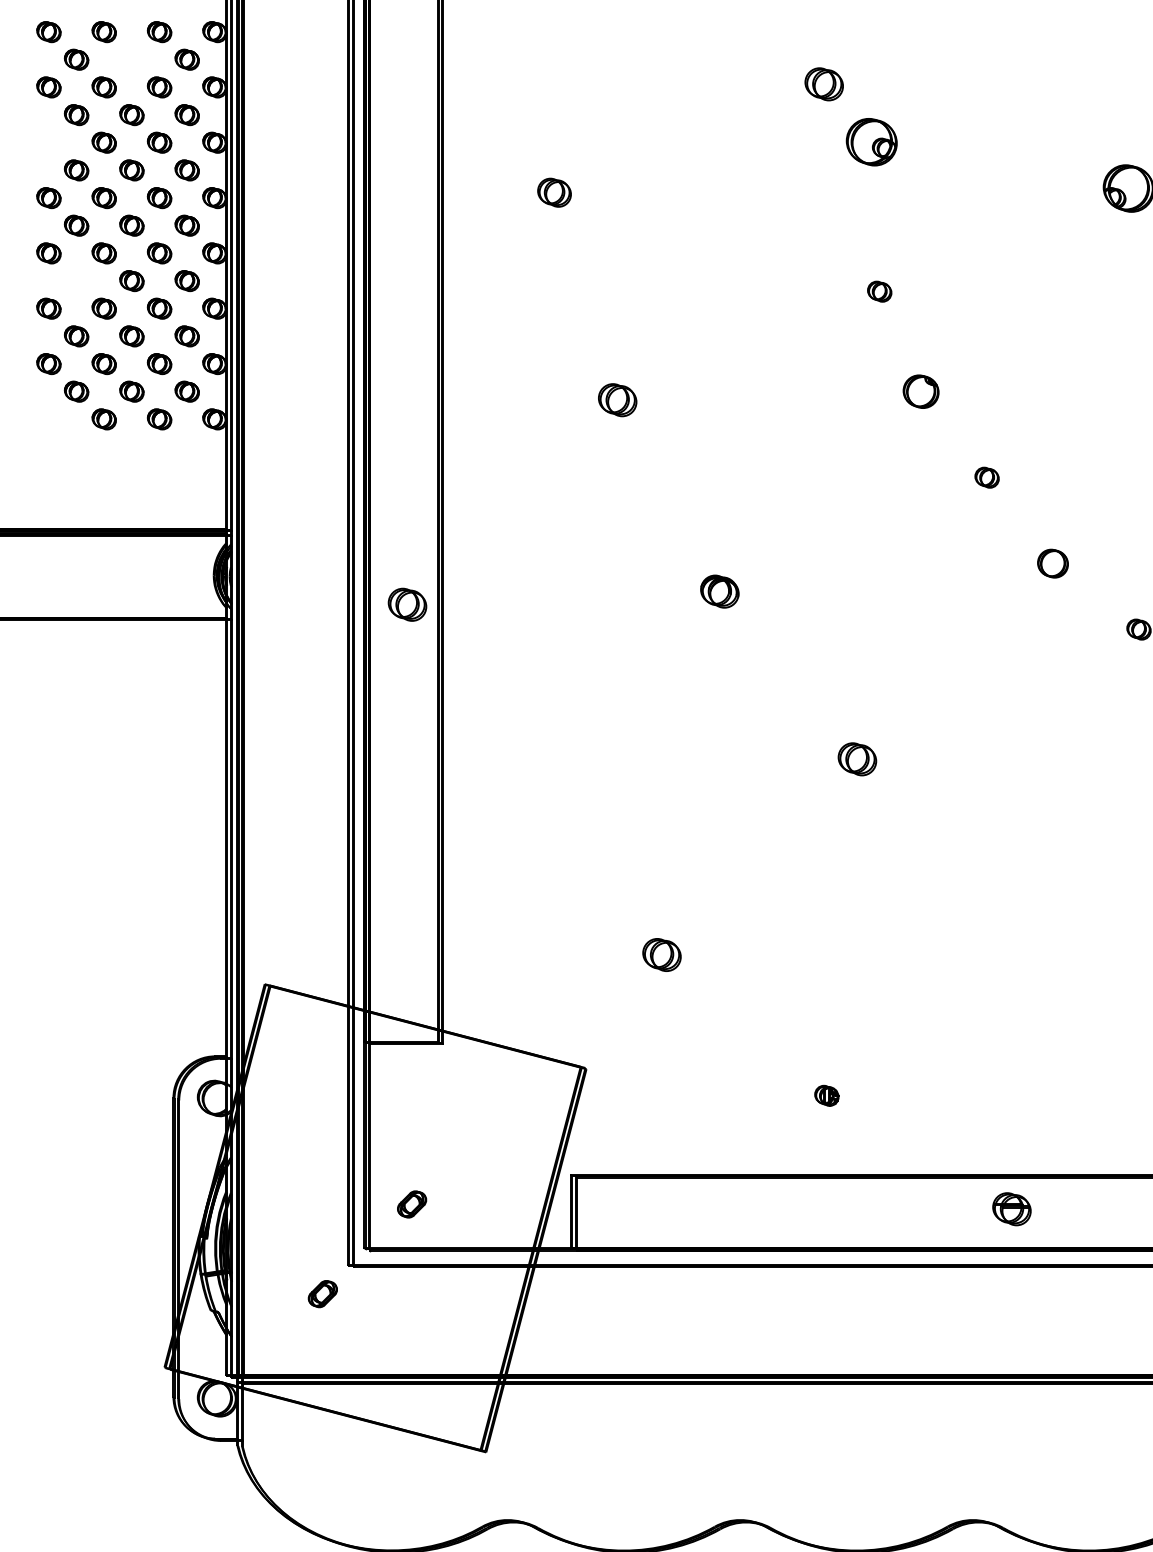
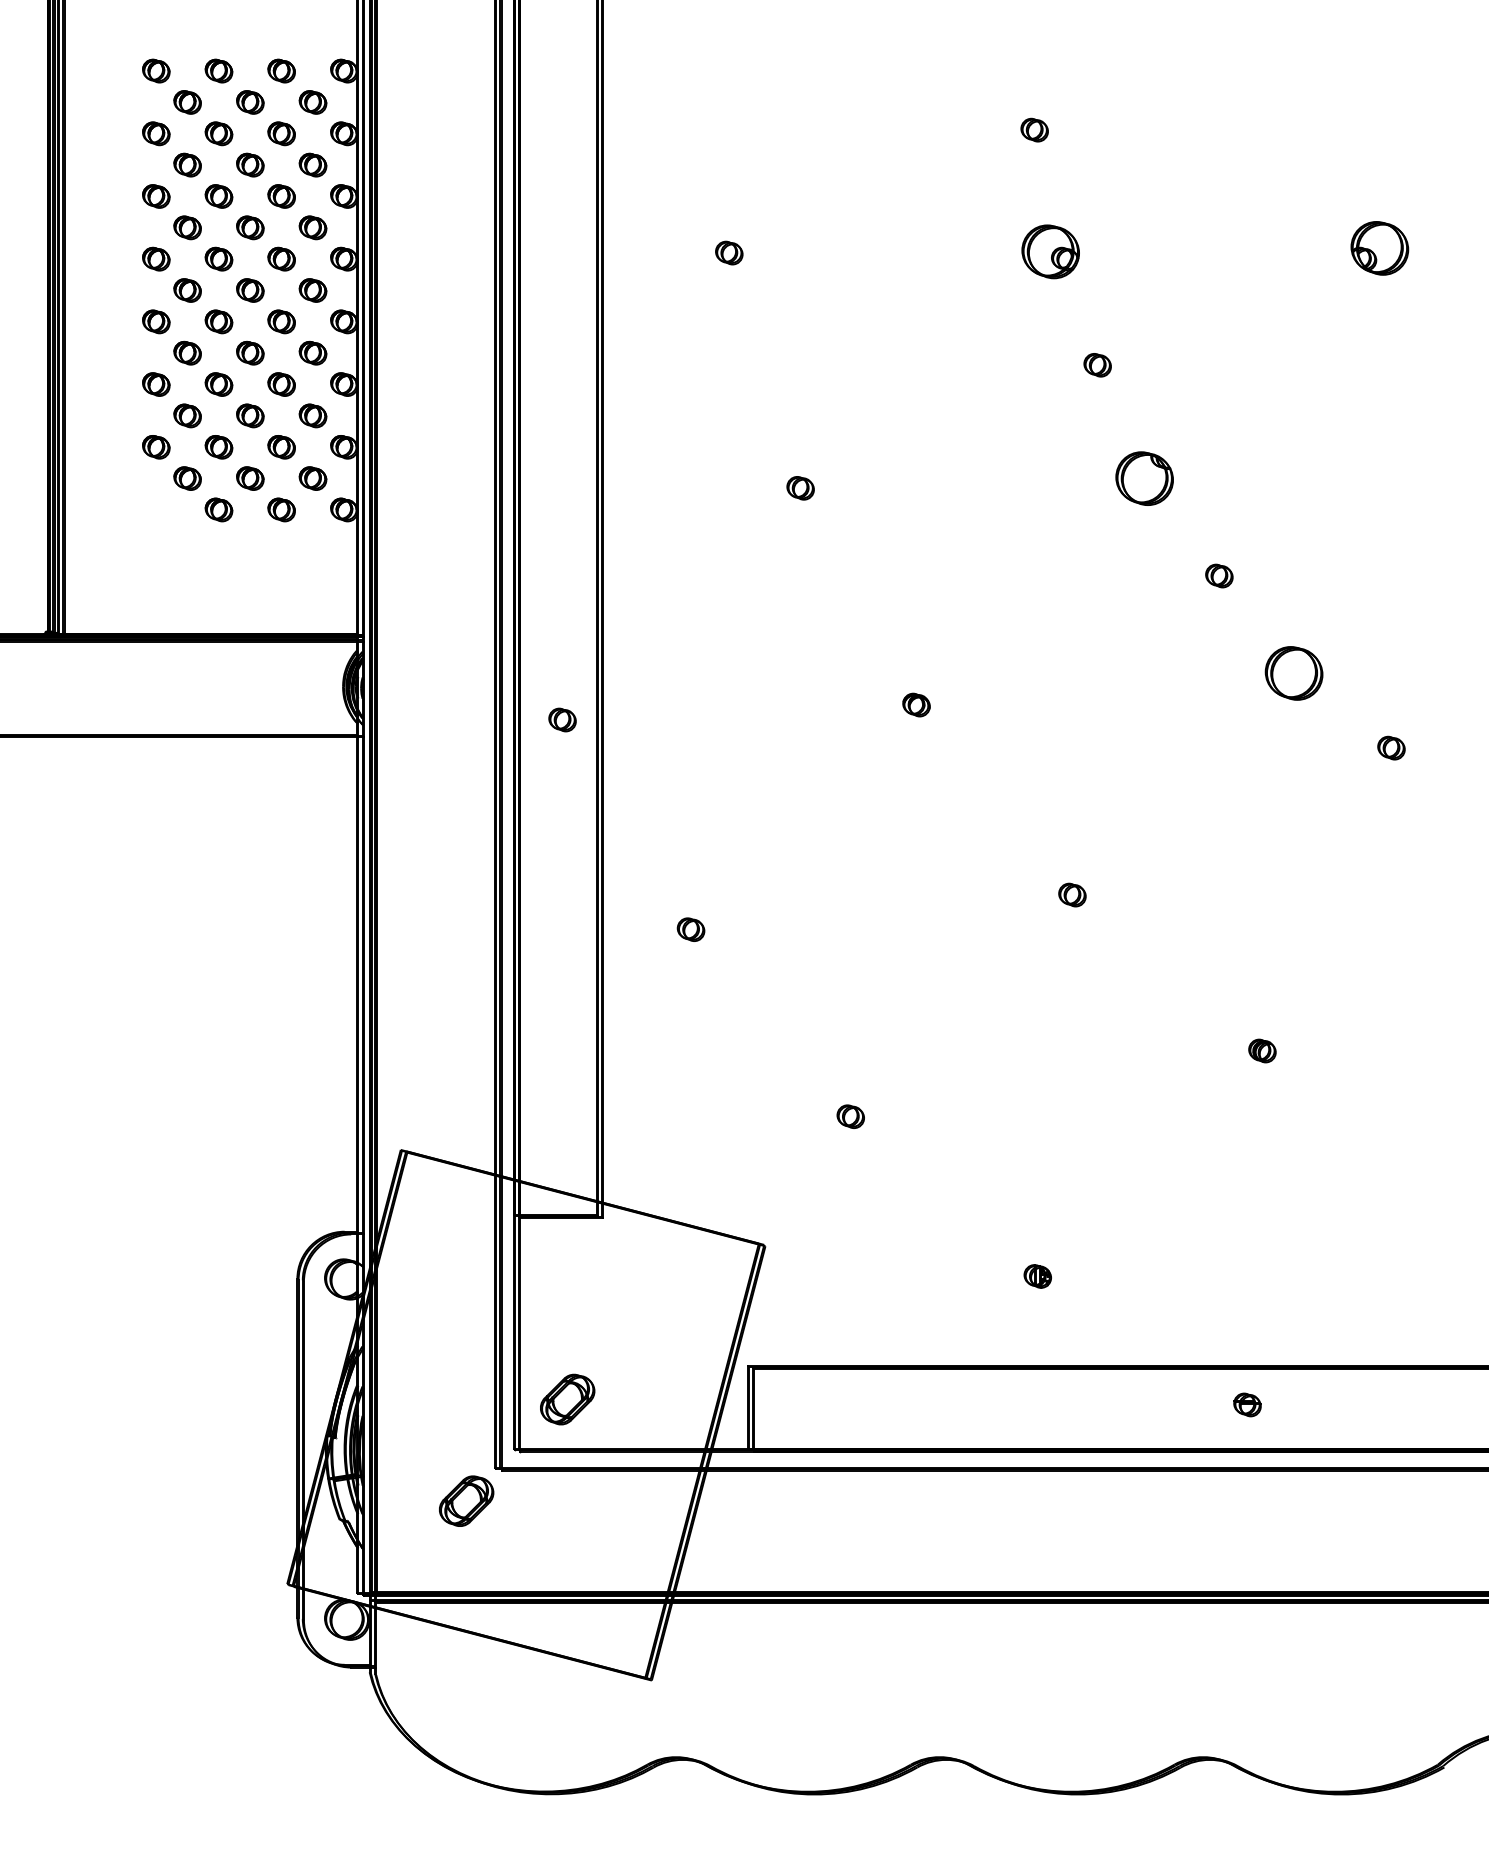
part: (132, 59) -> (250, 102), added
part: (823, 83) -> (1034, 129), size x0.62
part: (871, 141) -> (1050, 251), moved
part: (49, 142) -> (156, 196), added
part: (554, 192) -> (729, 252), size x0.71
part: (76, 280) -> (187, 352), added
part: (921, 391) -> (1144, 478), size x1.43
part: (617, 400) -> (800, 488), size x0.62
part: (1052, 563) -> (1293, 673), size x1.67
part: (719, 591) -> (916, 704), size x0.62
part: (407, 604) -> (562, 719), size x0.62
part: (857, 758) -> (1072, 894), size x0.62
part: (520, 789) -> (690, 929), added
part: (1025, 896) -> (1262, 1050), added
part: (661, 954) -> (850, 1116), size x0.62
part: (411, 1204) -> (567, 1399), size x1.67
part: (1011, 1208) -> (1247, 1404), size x0.62
part: (322, 1293) -> (466, 1500), size x1.67

